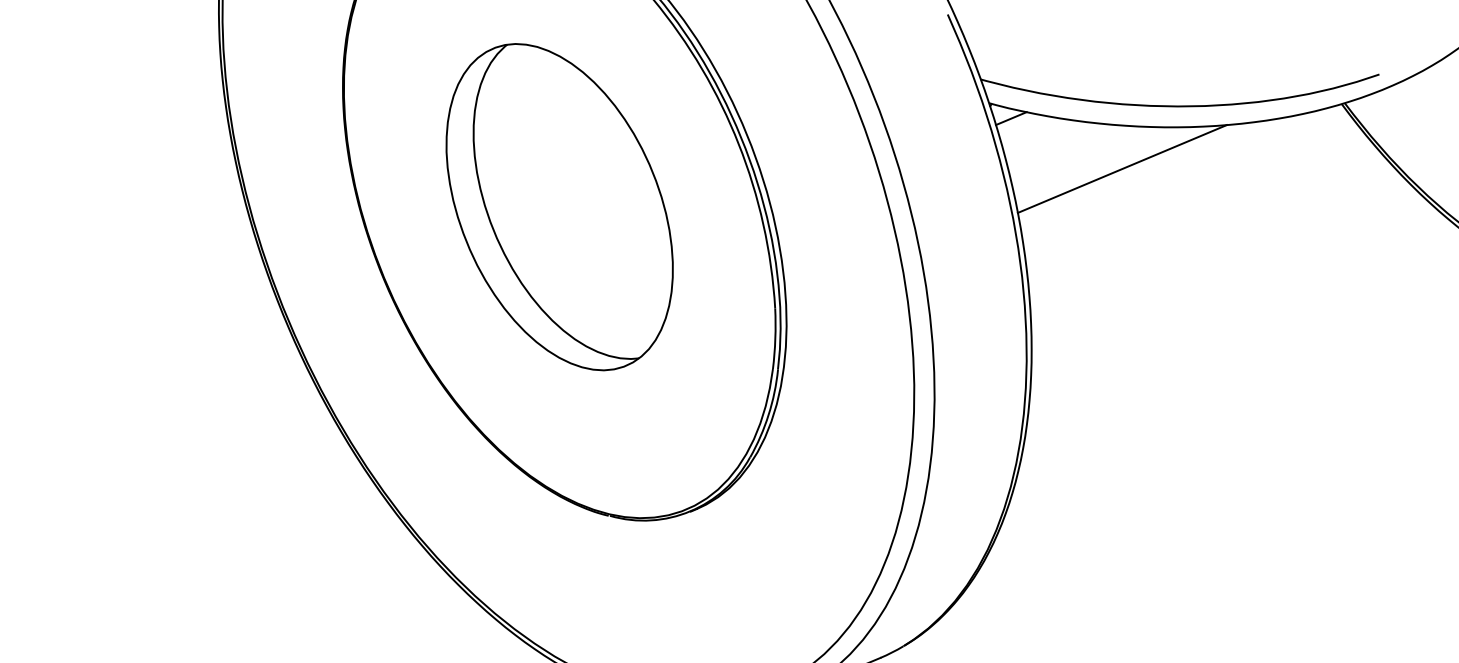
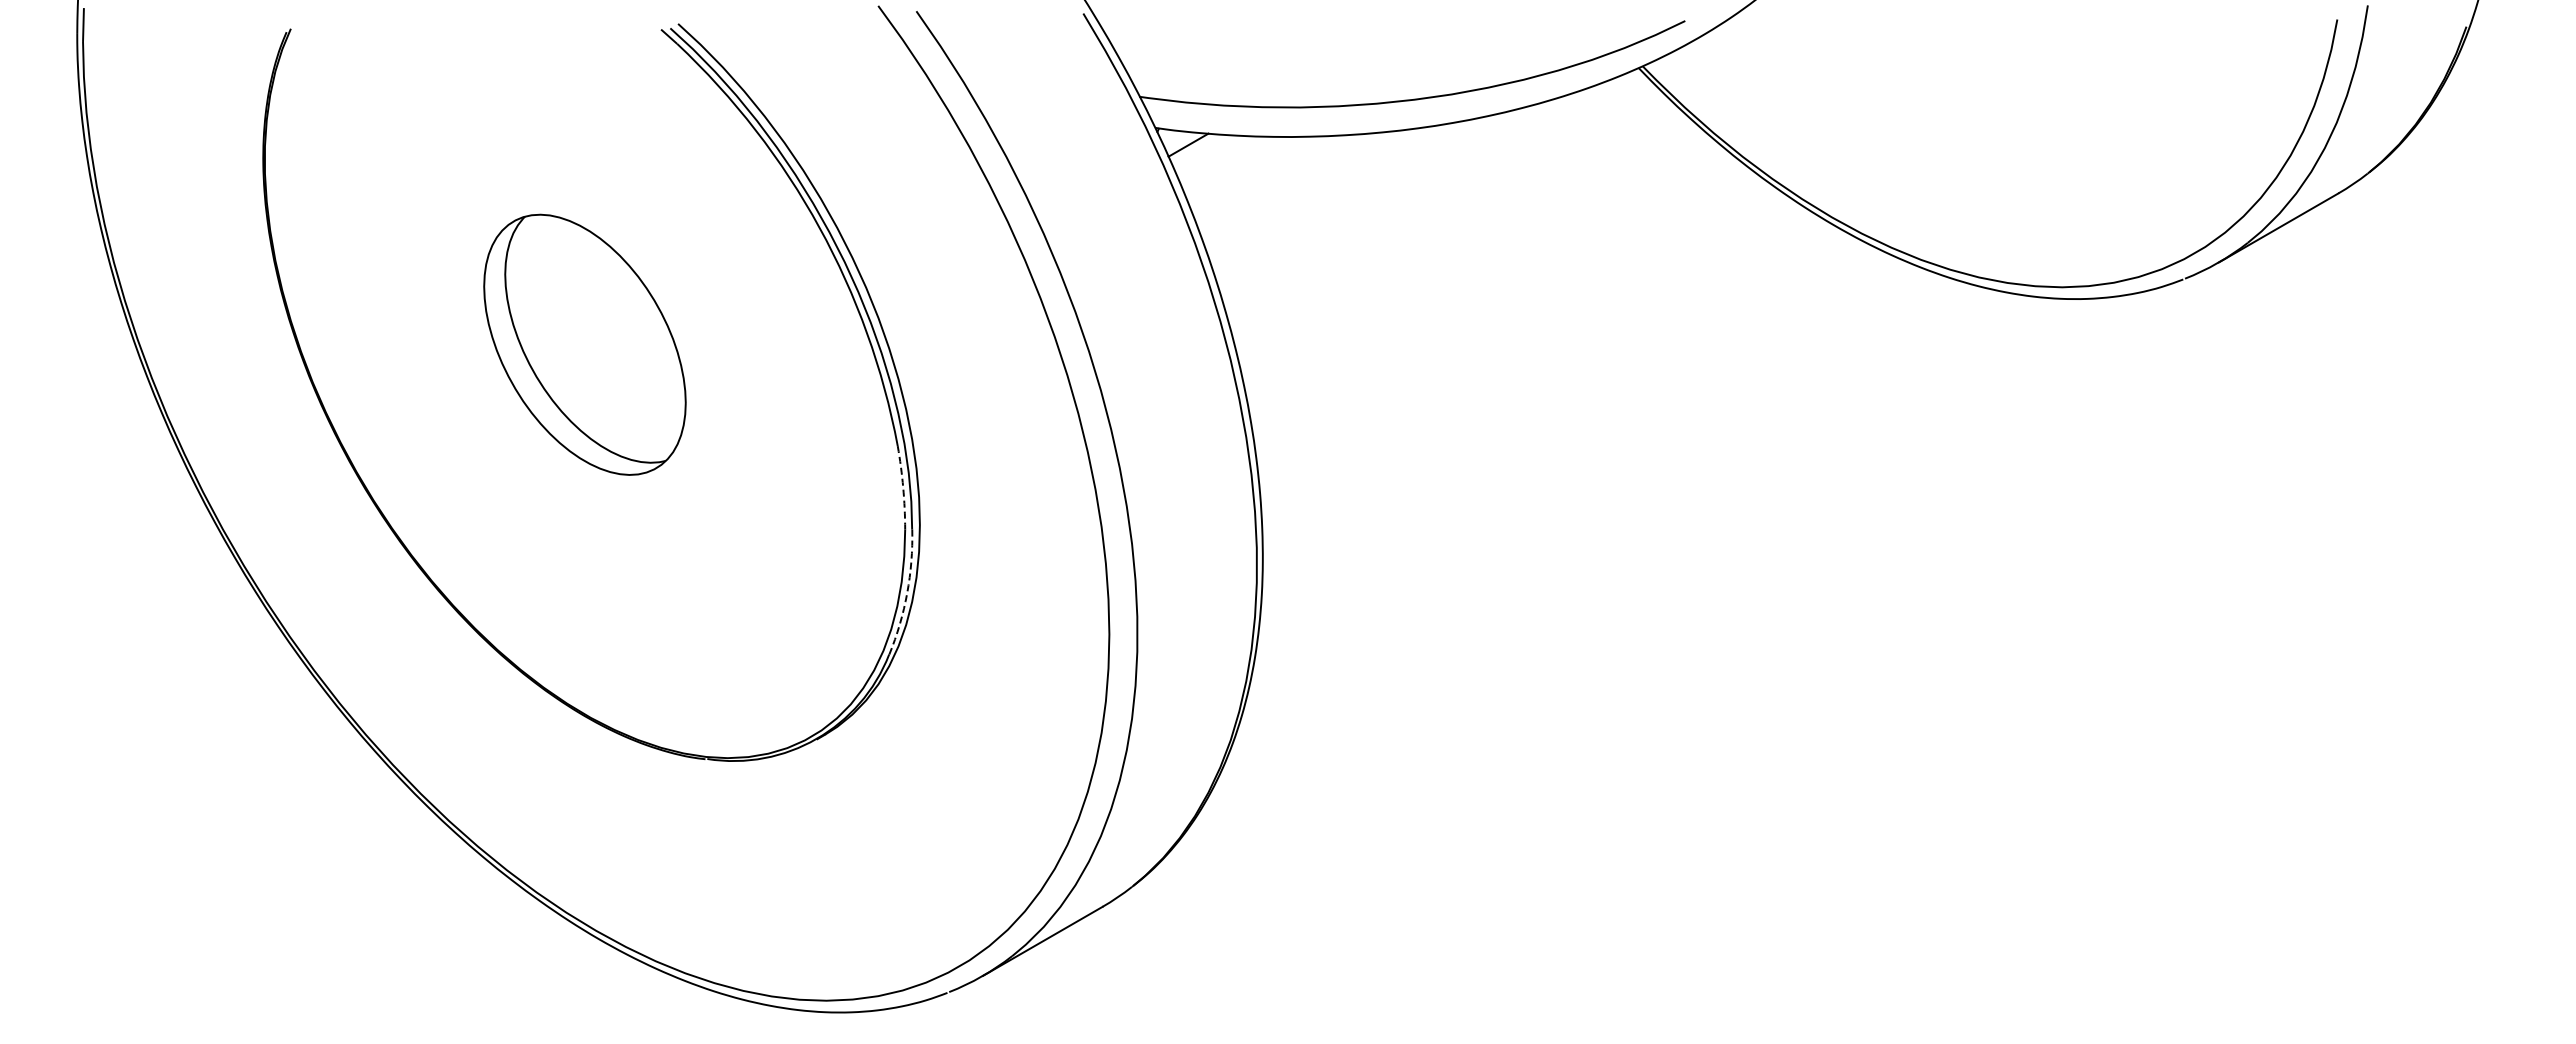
line: (1121, 168) -> (1348, 194), removed
part: (559, 206) -> (584, 344), size x0.6
arc: (775, 338) -> (903, 487), solid -> dashed
arc: (768, 415) -> (907, 593), solid -> dashed

